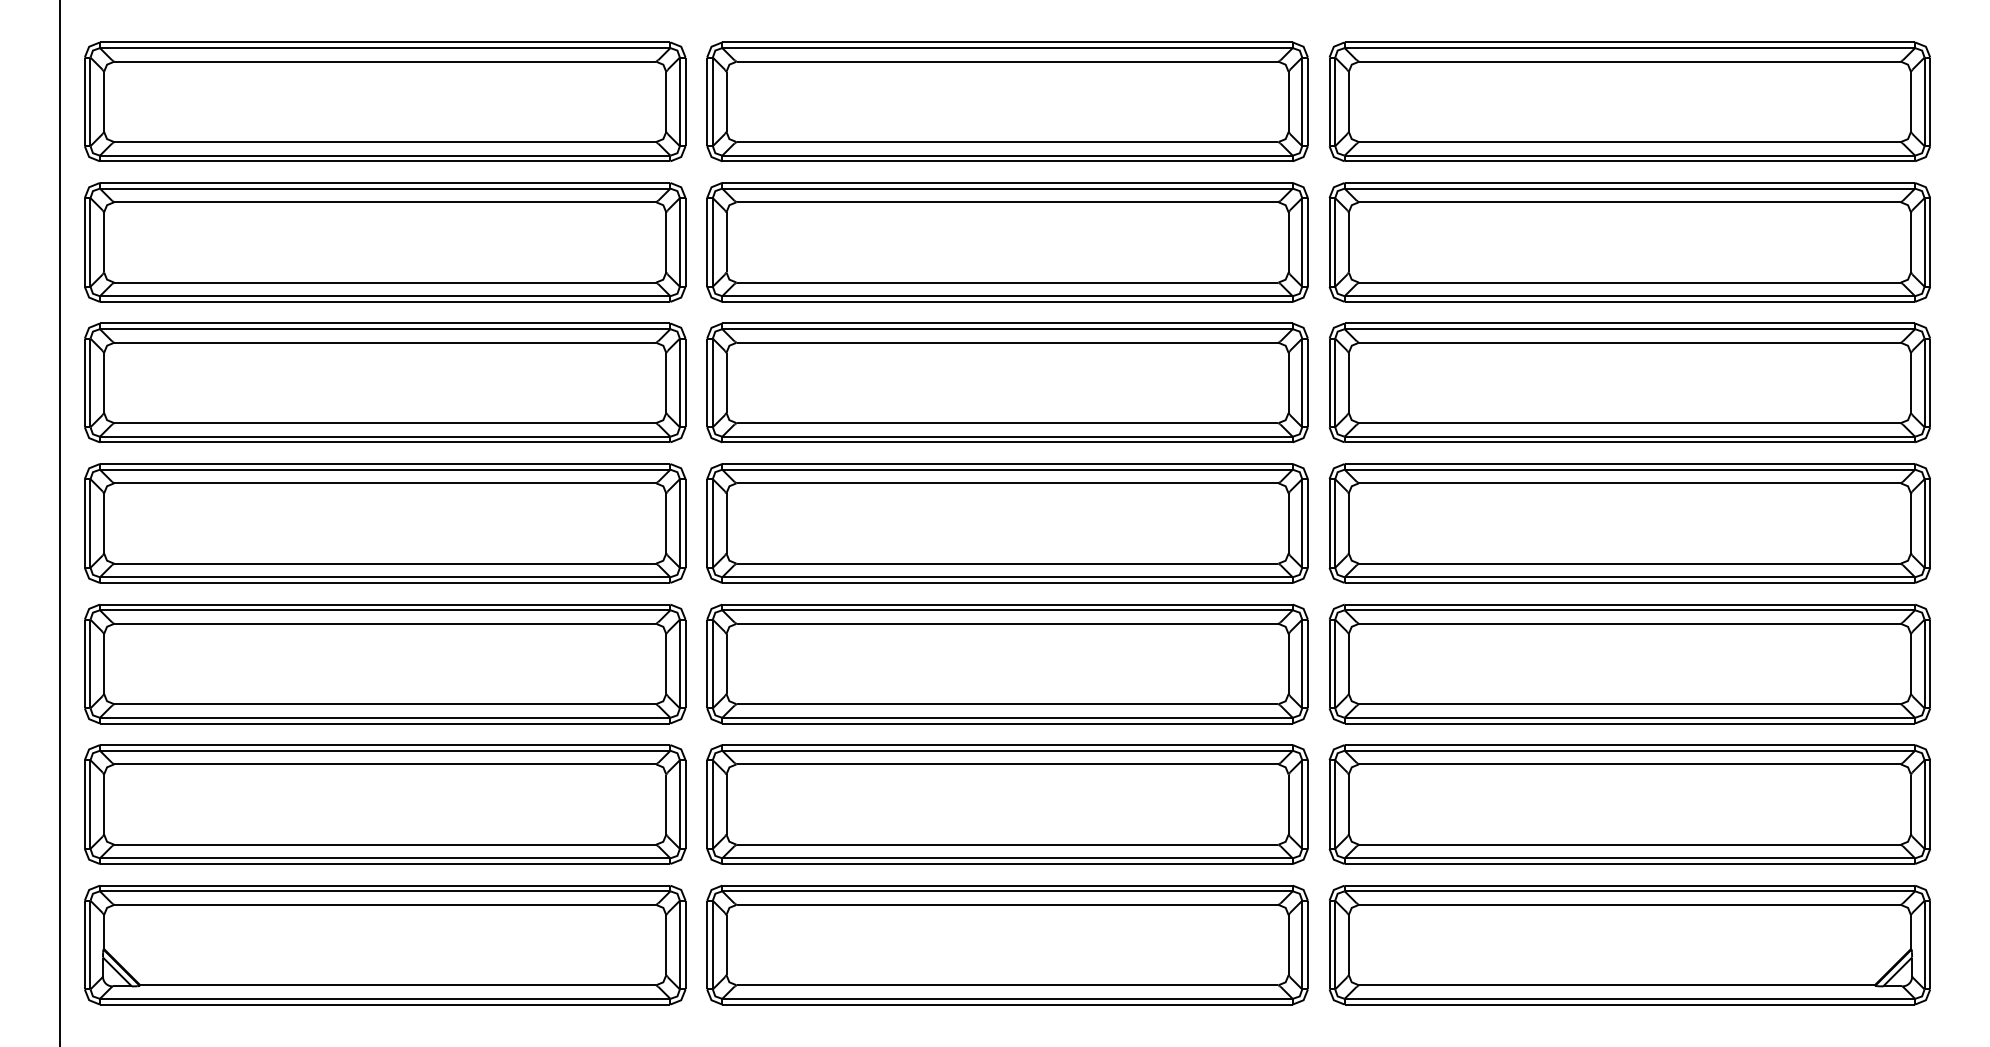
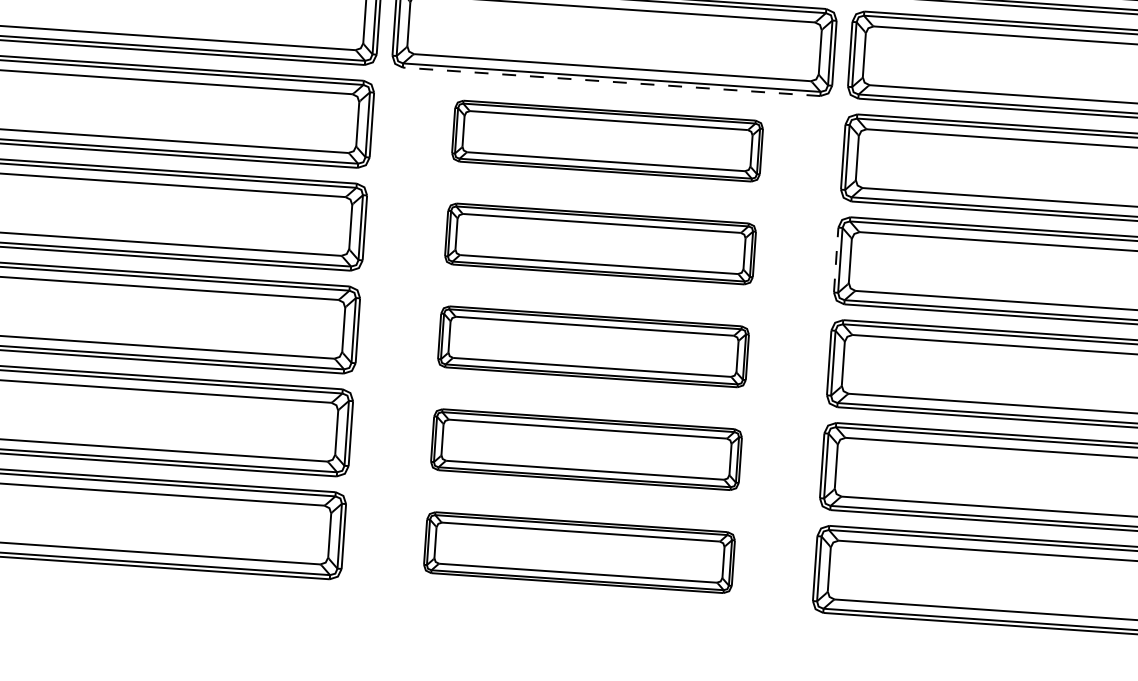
line: (1007, 301) -> (611, 81), solid -> dashed
part: (1007, 382) -> (607, 140), size x0.7
line: (1329, 522) -> (836, 259), solid -> dashed
part: (1007, 523) -> (600, 244), size x0.7
part: (1007, 663) -> (593, 346), size x0.7
part: (1007, 804) -> (586, 449), size x0.7
part: (1007, 945) -> (579, 552), size x0.7

